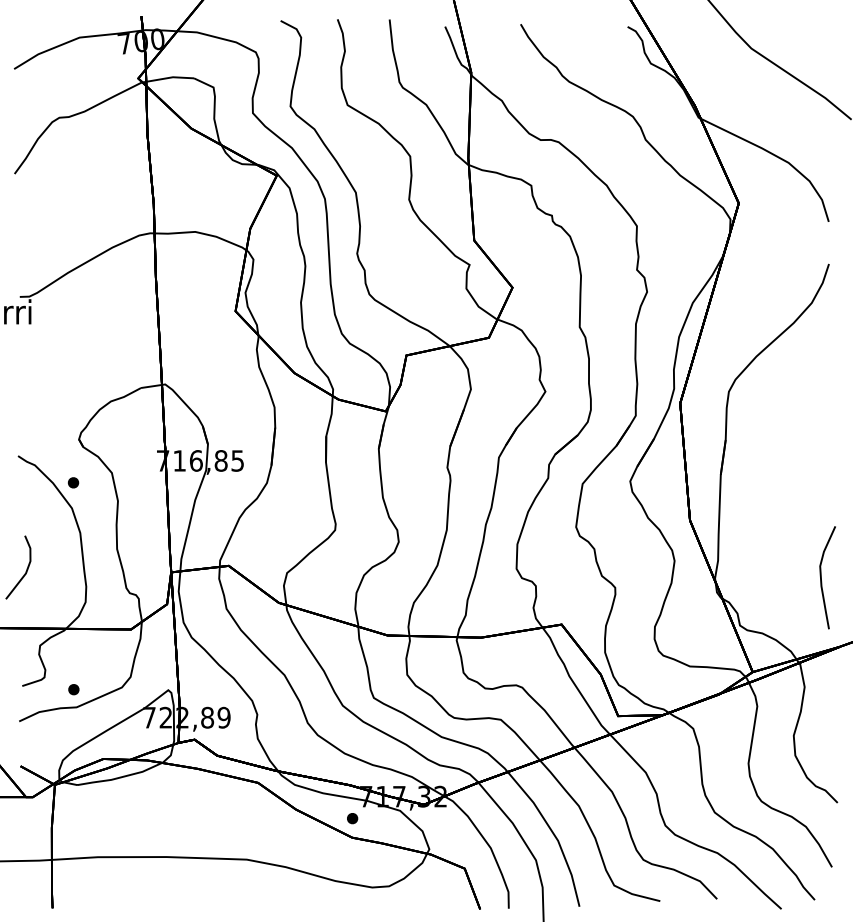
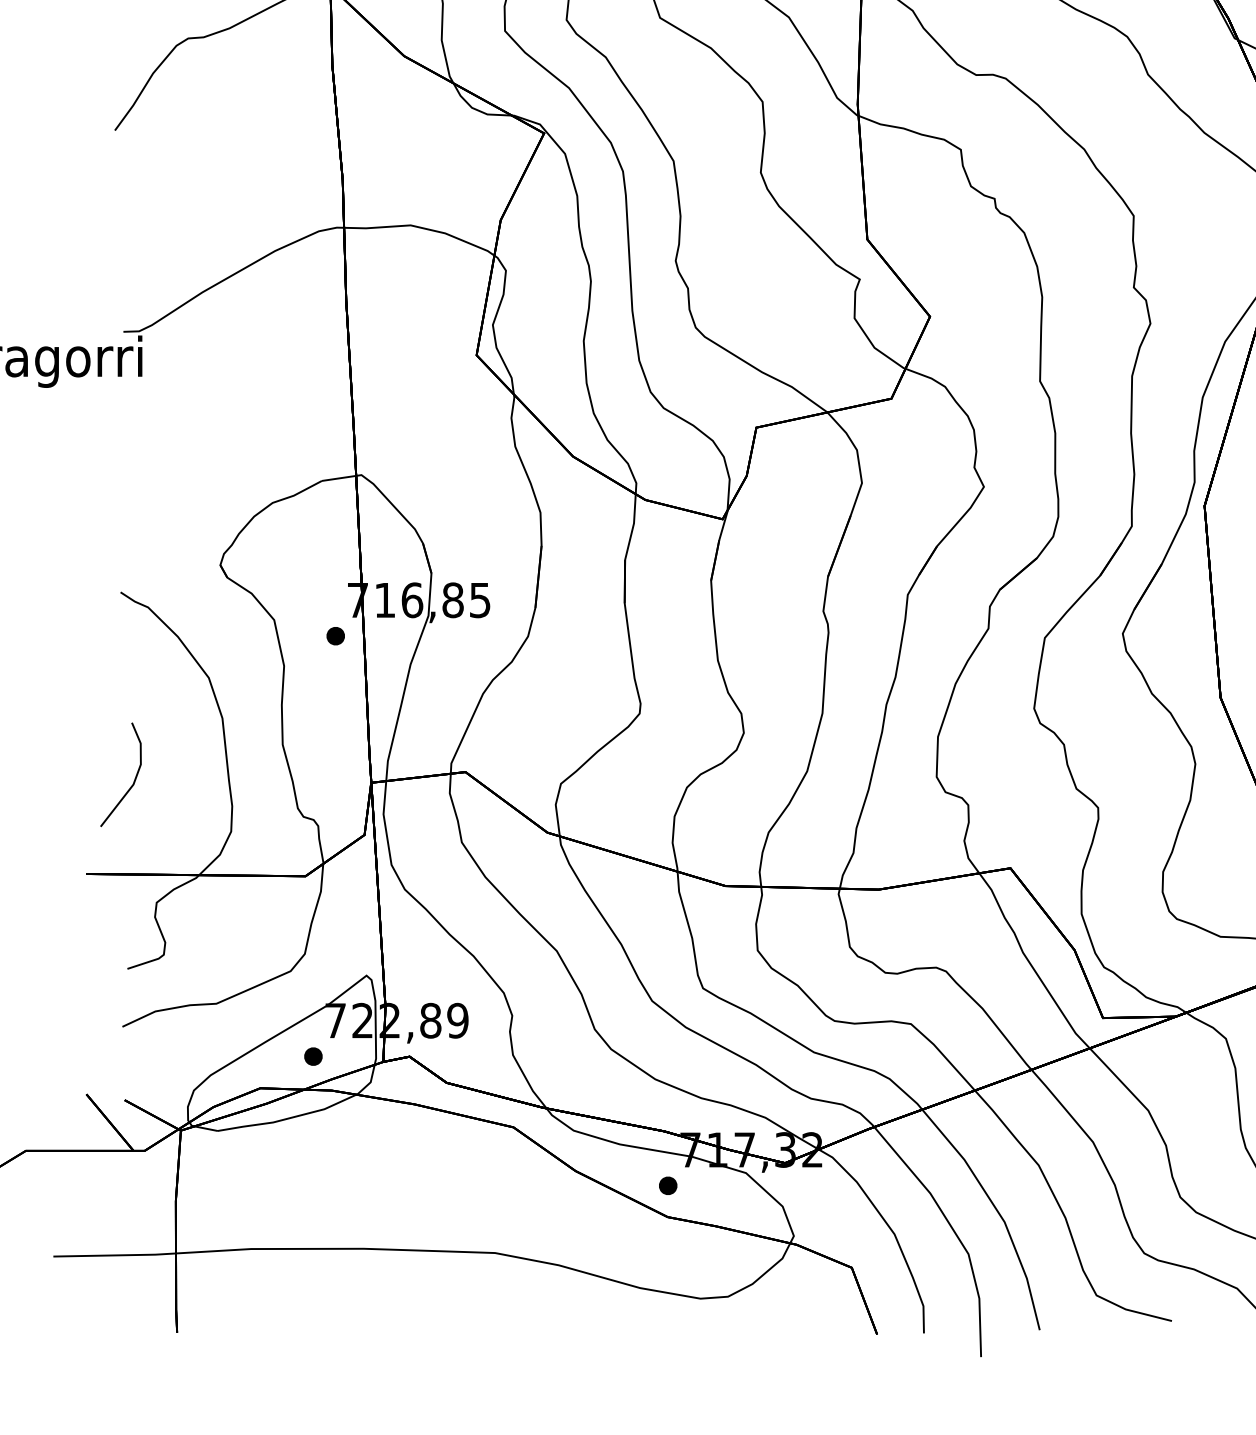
part: (73, 482) -> (335, 635), moved
part: (73, 689) -> (312, 1056), moved

